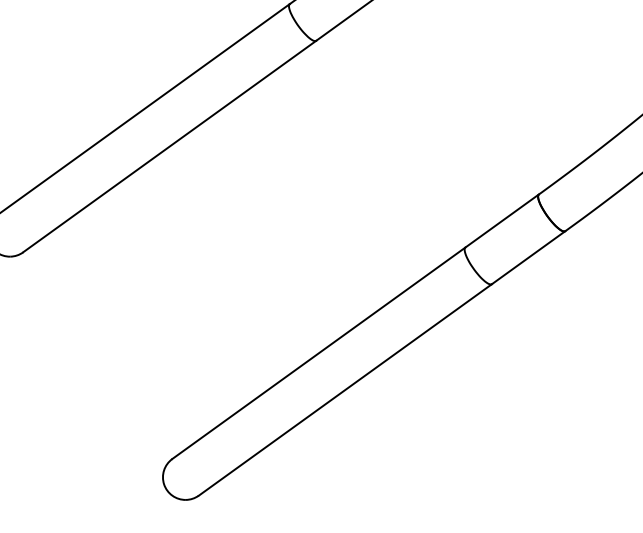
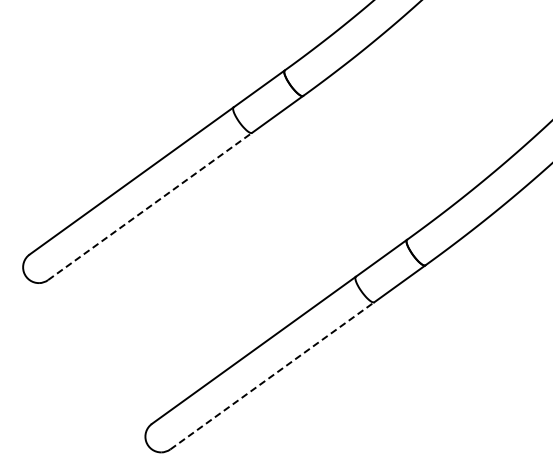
line: (170, 146) -> (150, 206), solid -> dashed
line: (345, 389) -> (272, 375), solid -> dashed

